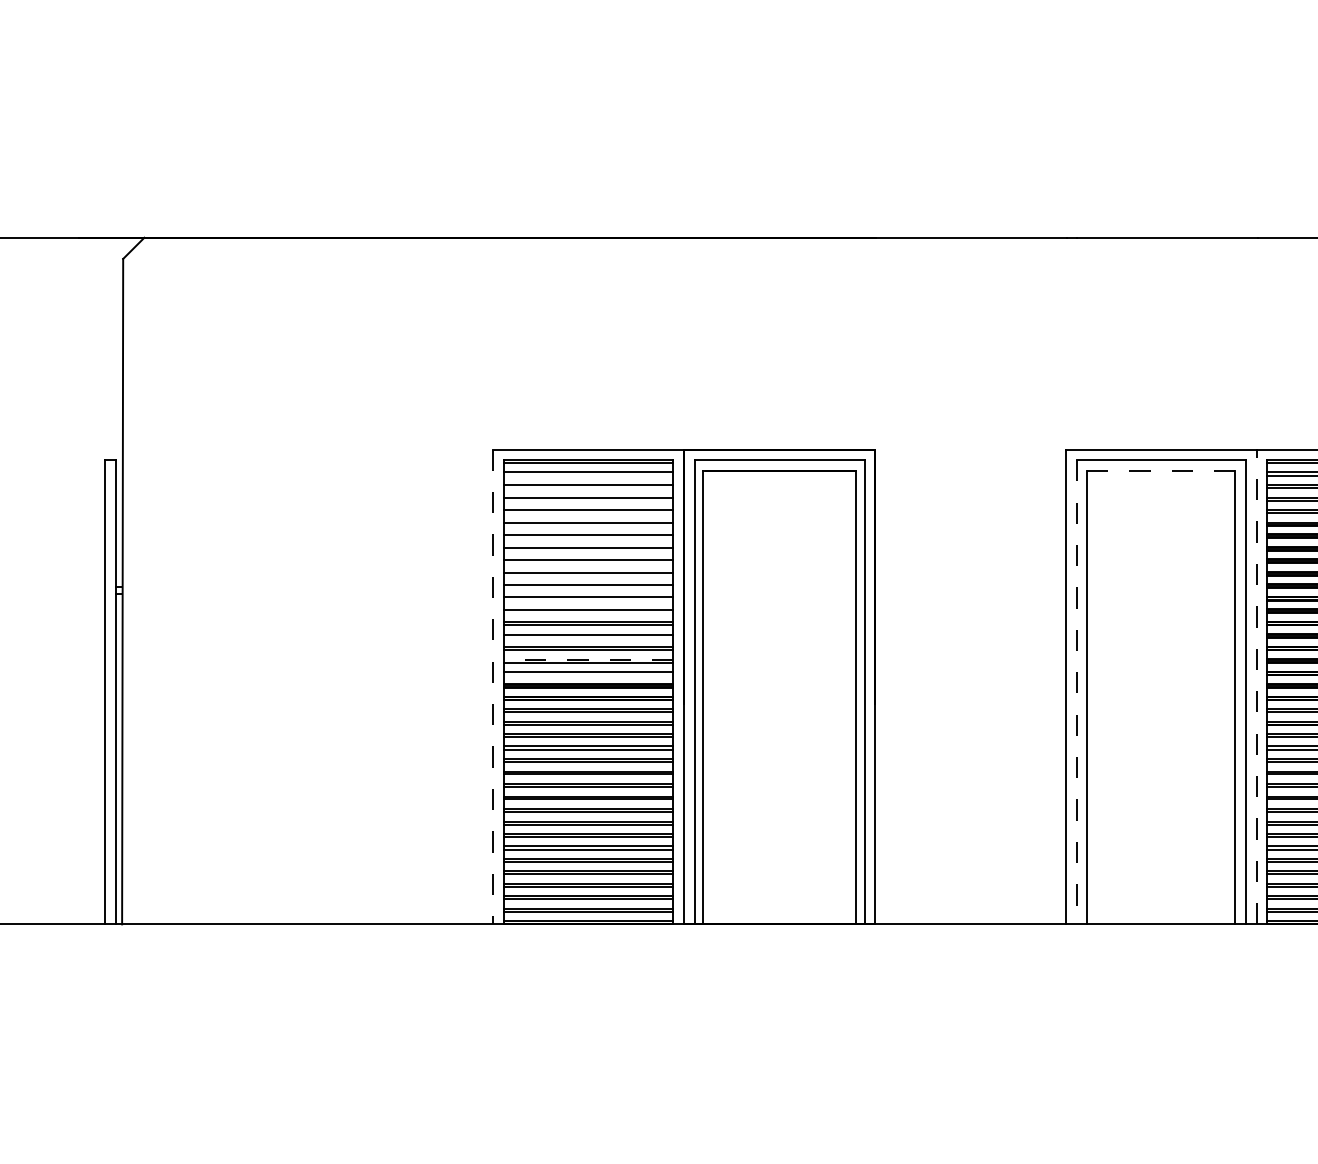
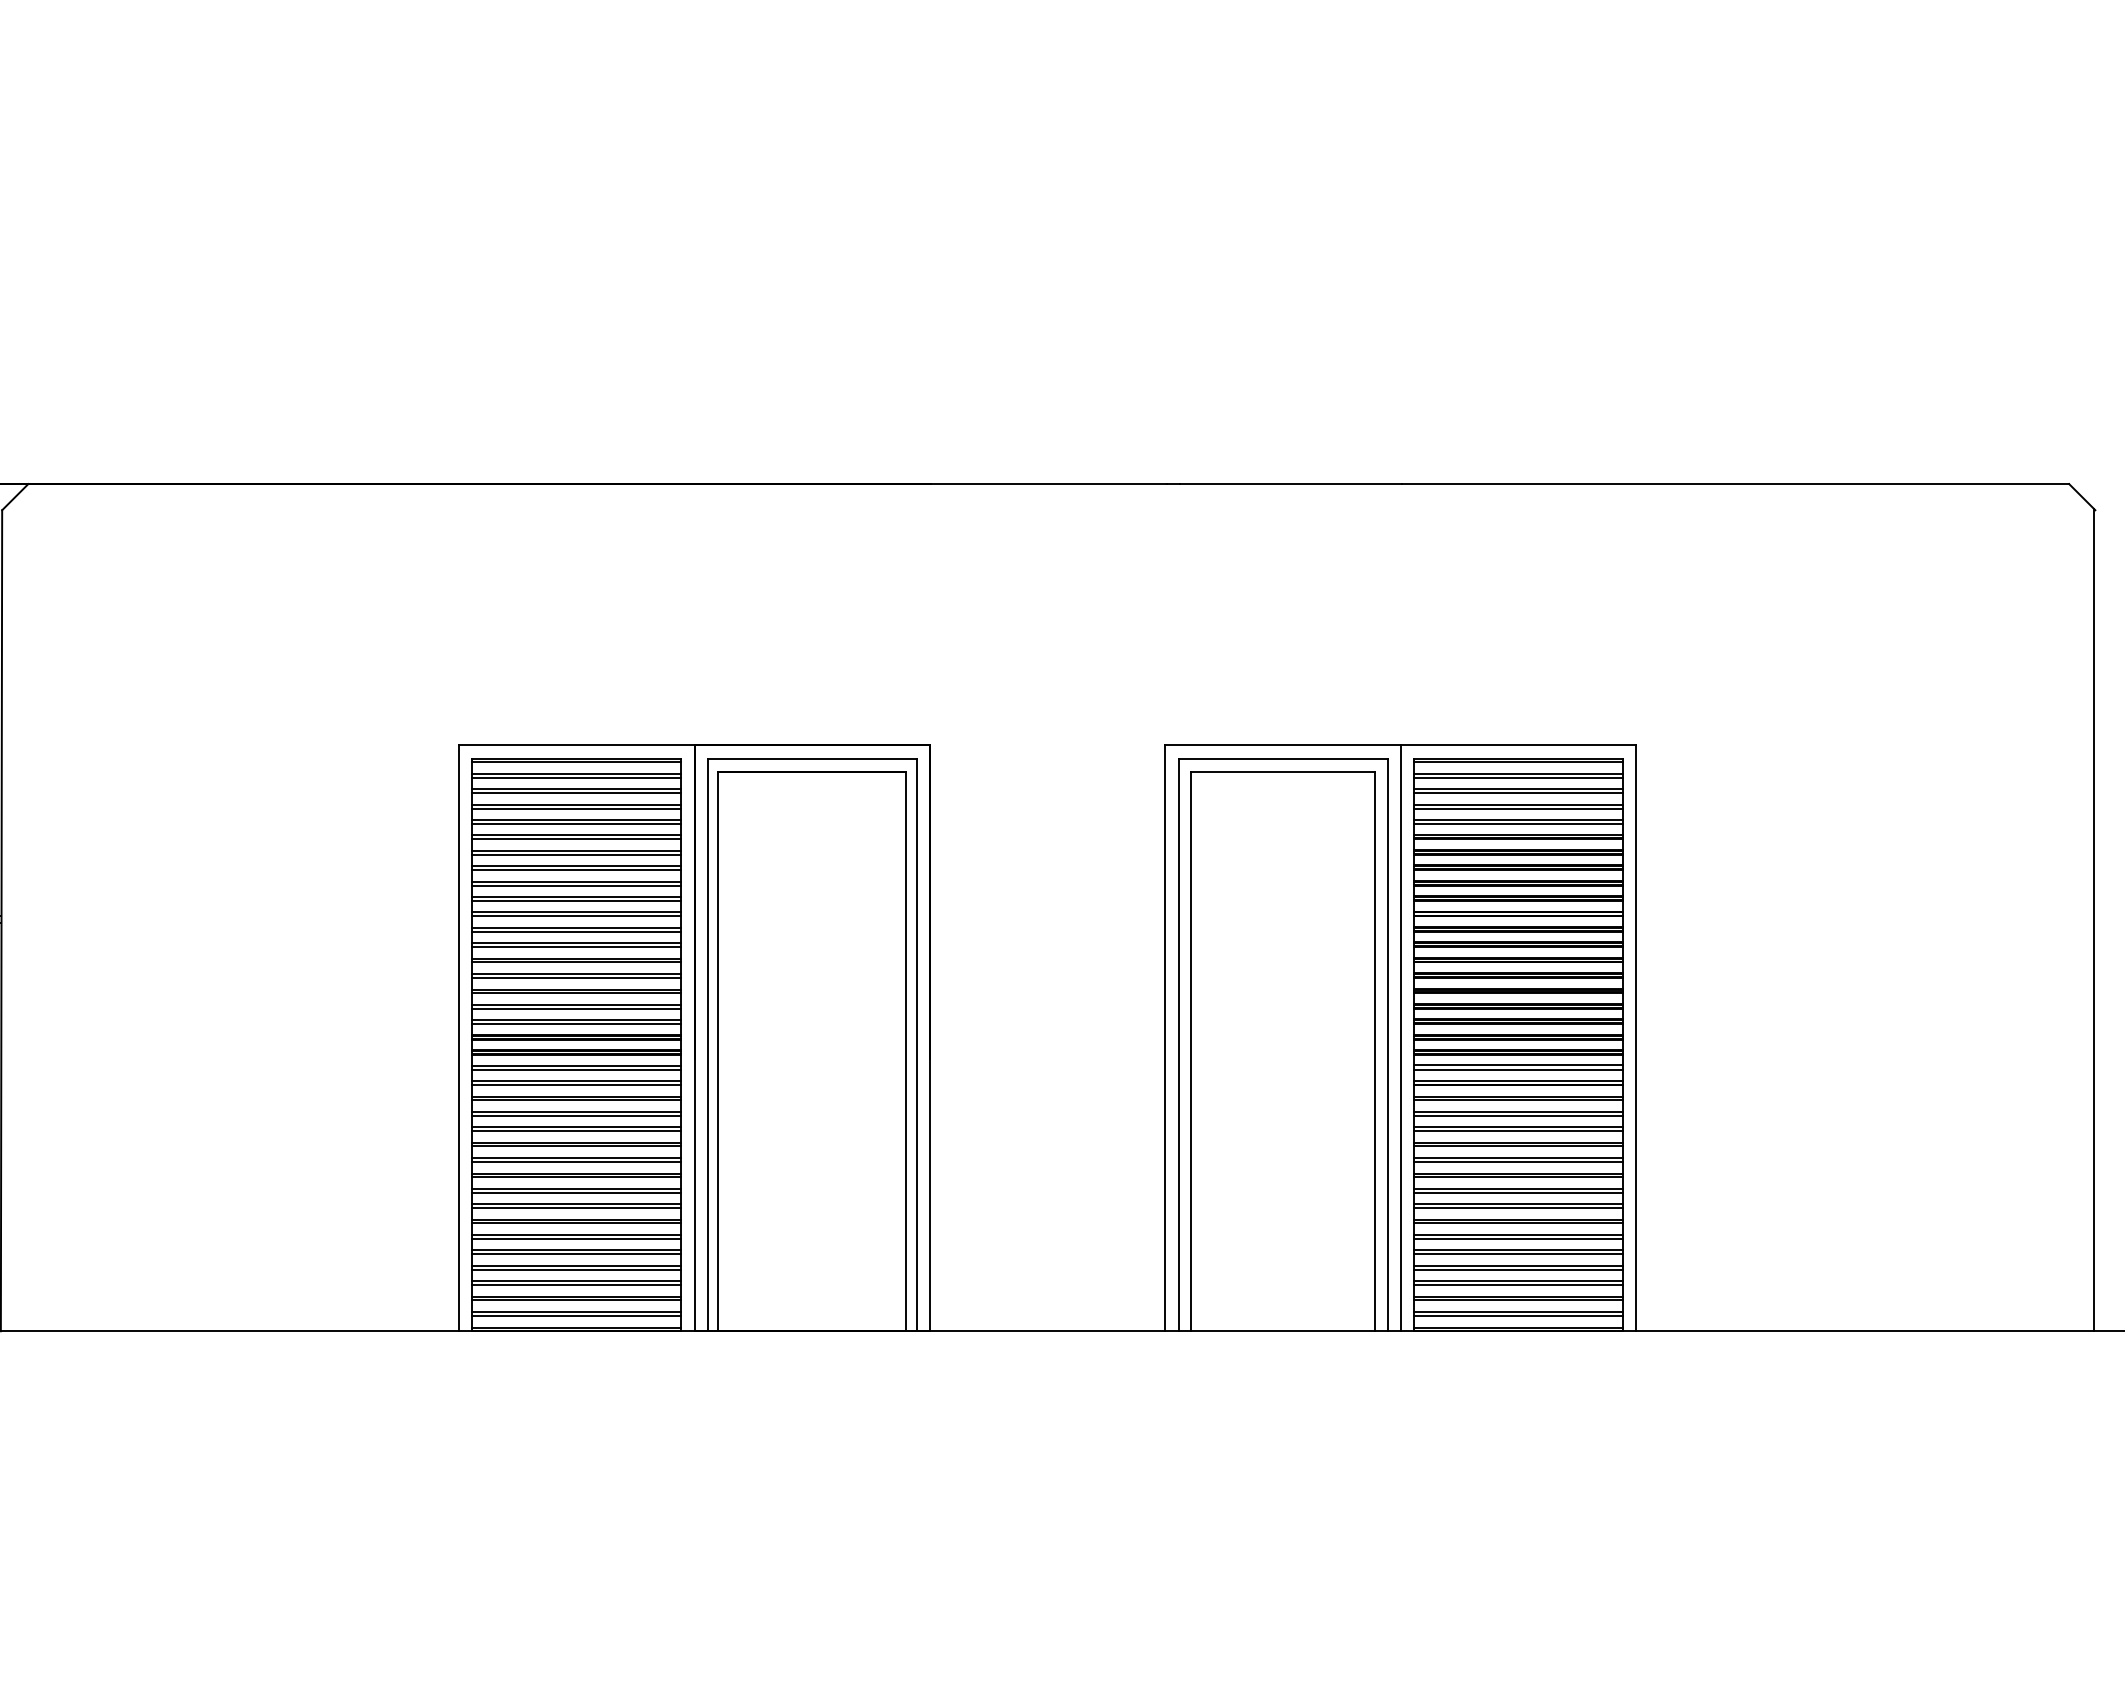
line: (1160, 470) -> (1282, 771), dashed -> solid
line: (588, 475) -> (576, 777), added
line: (588, 488) -> (576, 793), added
line: (588, 500) -> (576, 808), added
line: (588, 512) -> (576, 823), added
line: (588, 525) -> (576, 839), added
line: (588, 537) -> (576, 854), added
line: (588, 550) -> (576, 870), added
line: (588, 563) -> (576, 885), added
line: (588, 575) -> (576, 900), added
line: (588, 588) -> (576, 916), added
line: (588, 600) -> (576, 931), added
line: (588, 613) -> (576, 947), added
line: (588, 638) -> (576, 978), added
line: (588, 659) -> (576, 1004), dashed -> solid
line: (588, 675) -> (576, 1024), added
line: (493, 687) -> (458, 1038), dashed -> solid
line: (1256, 687) -> (1400, 1038), dashed -> solid
line: (1076, 692) -> (1178, 1045), dashed -> solid

